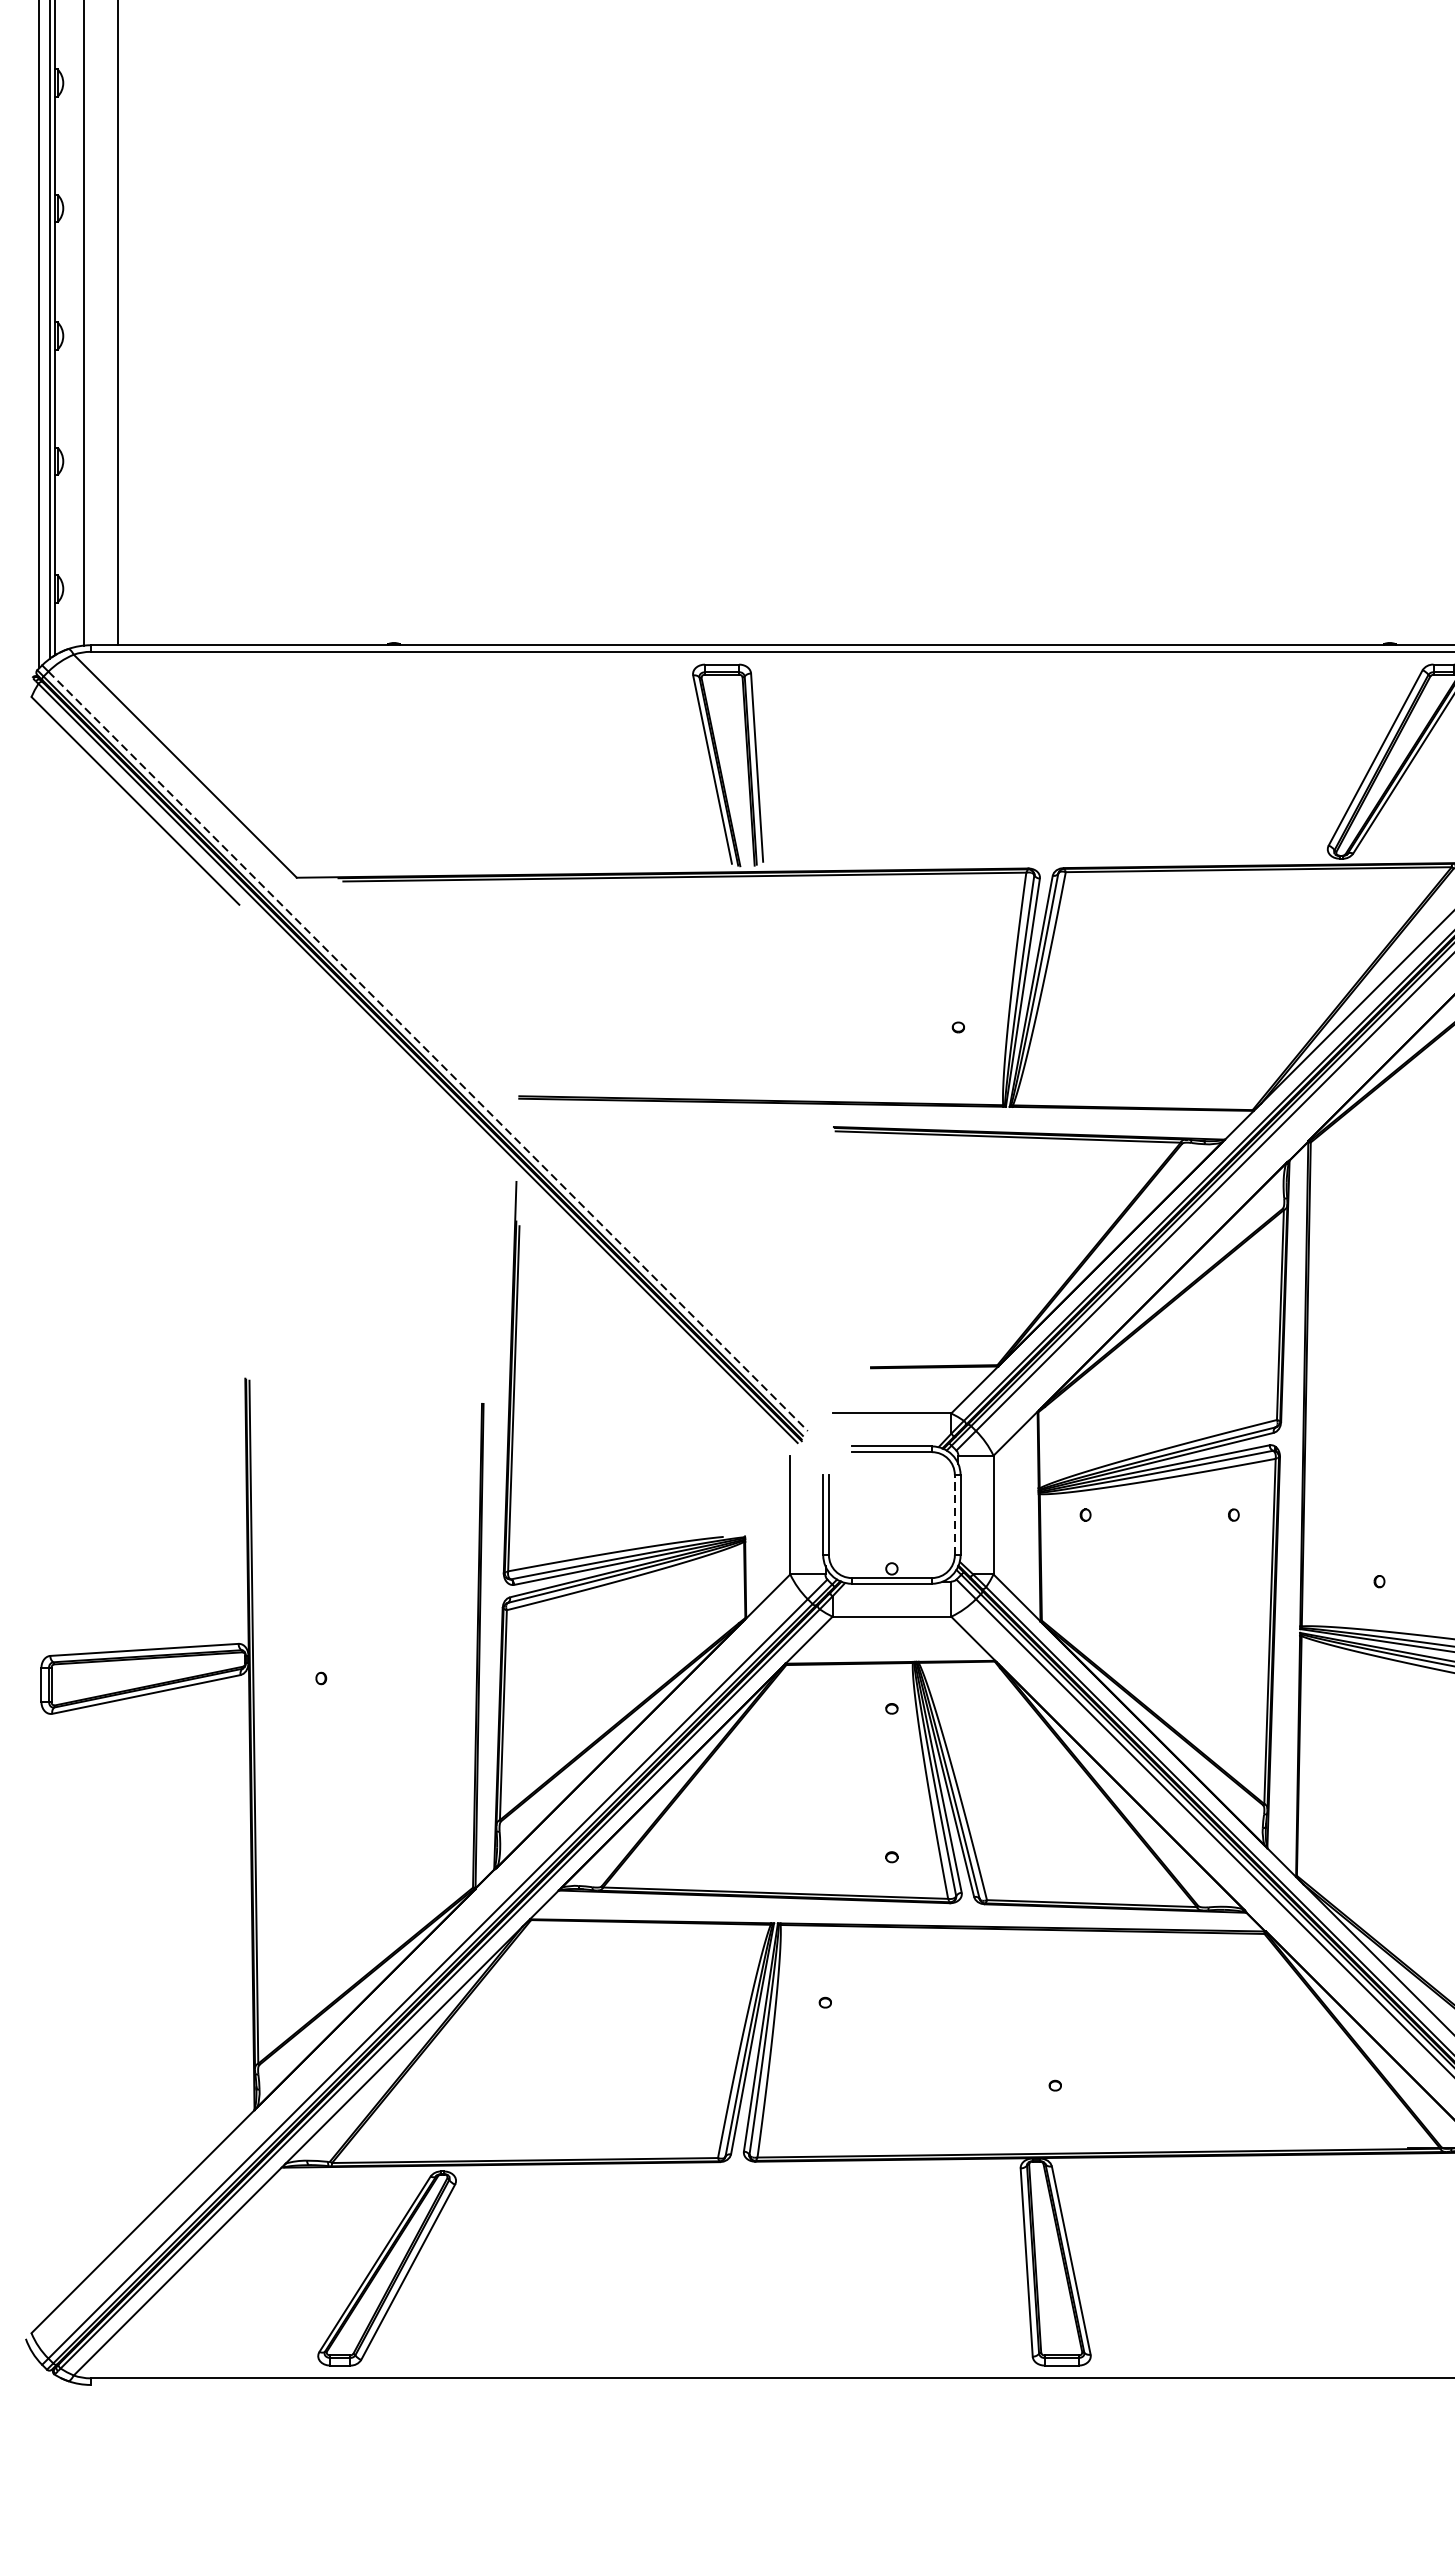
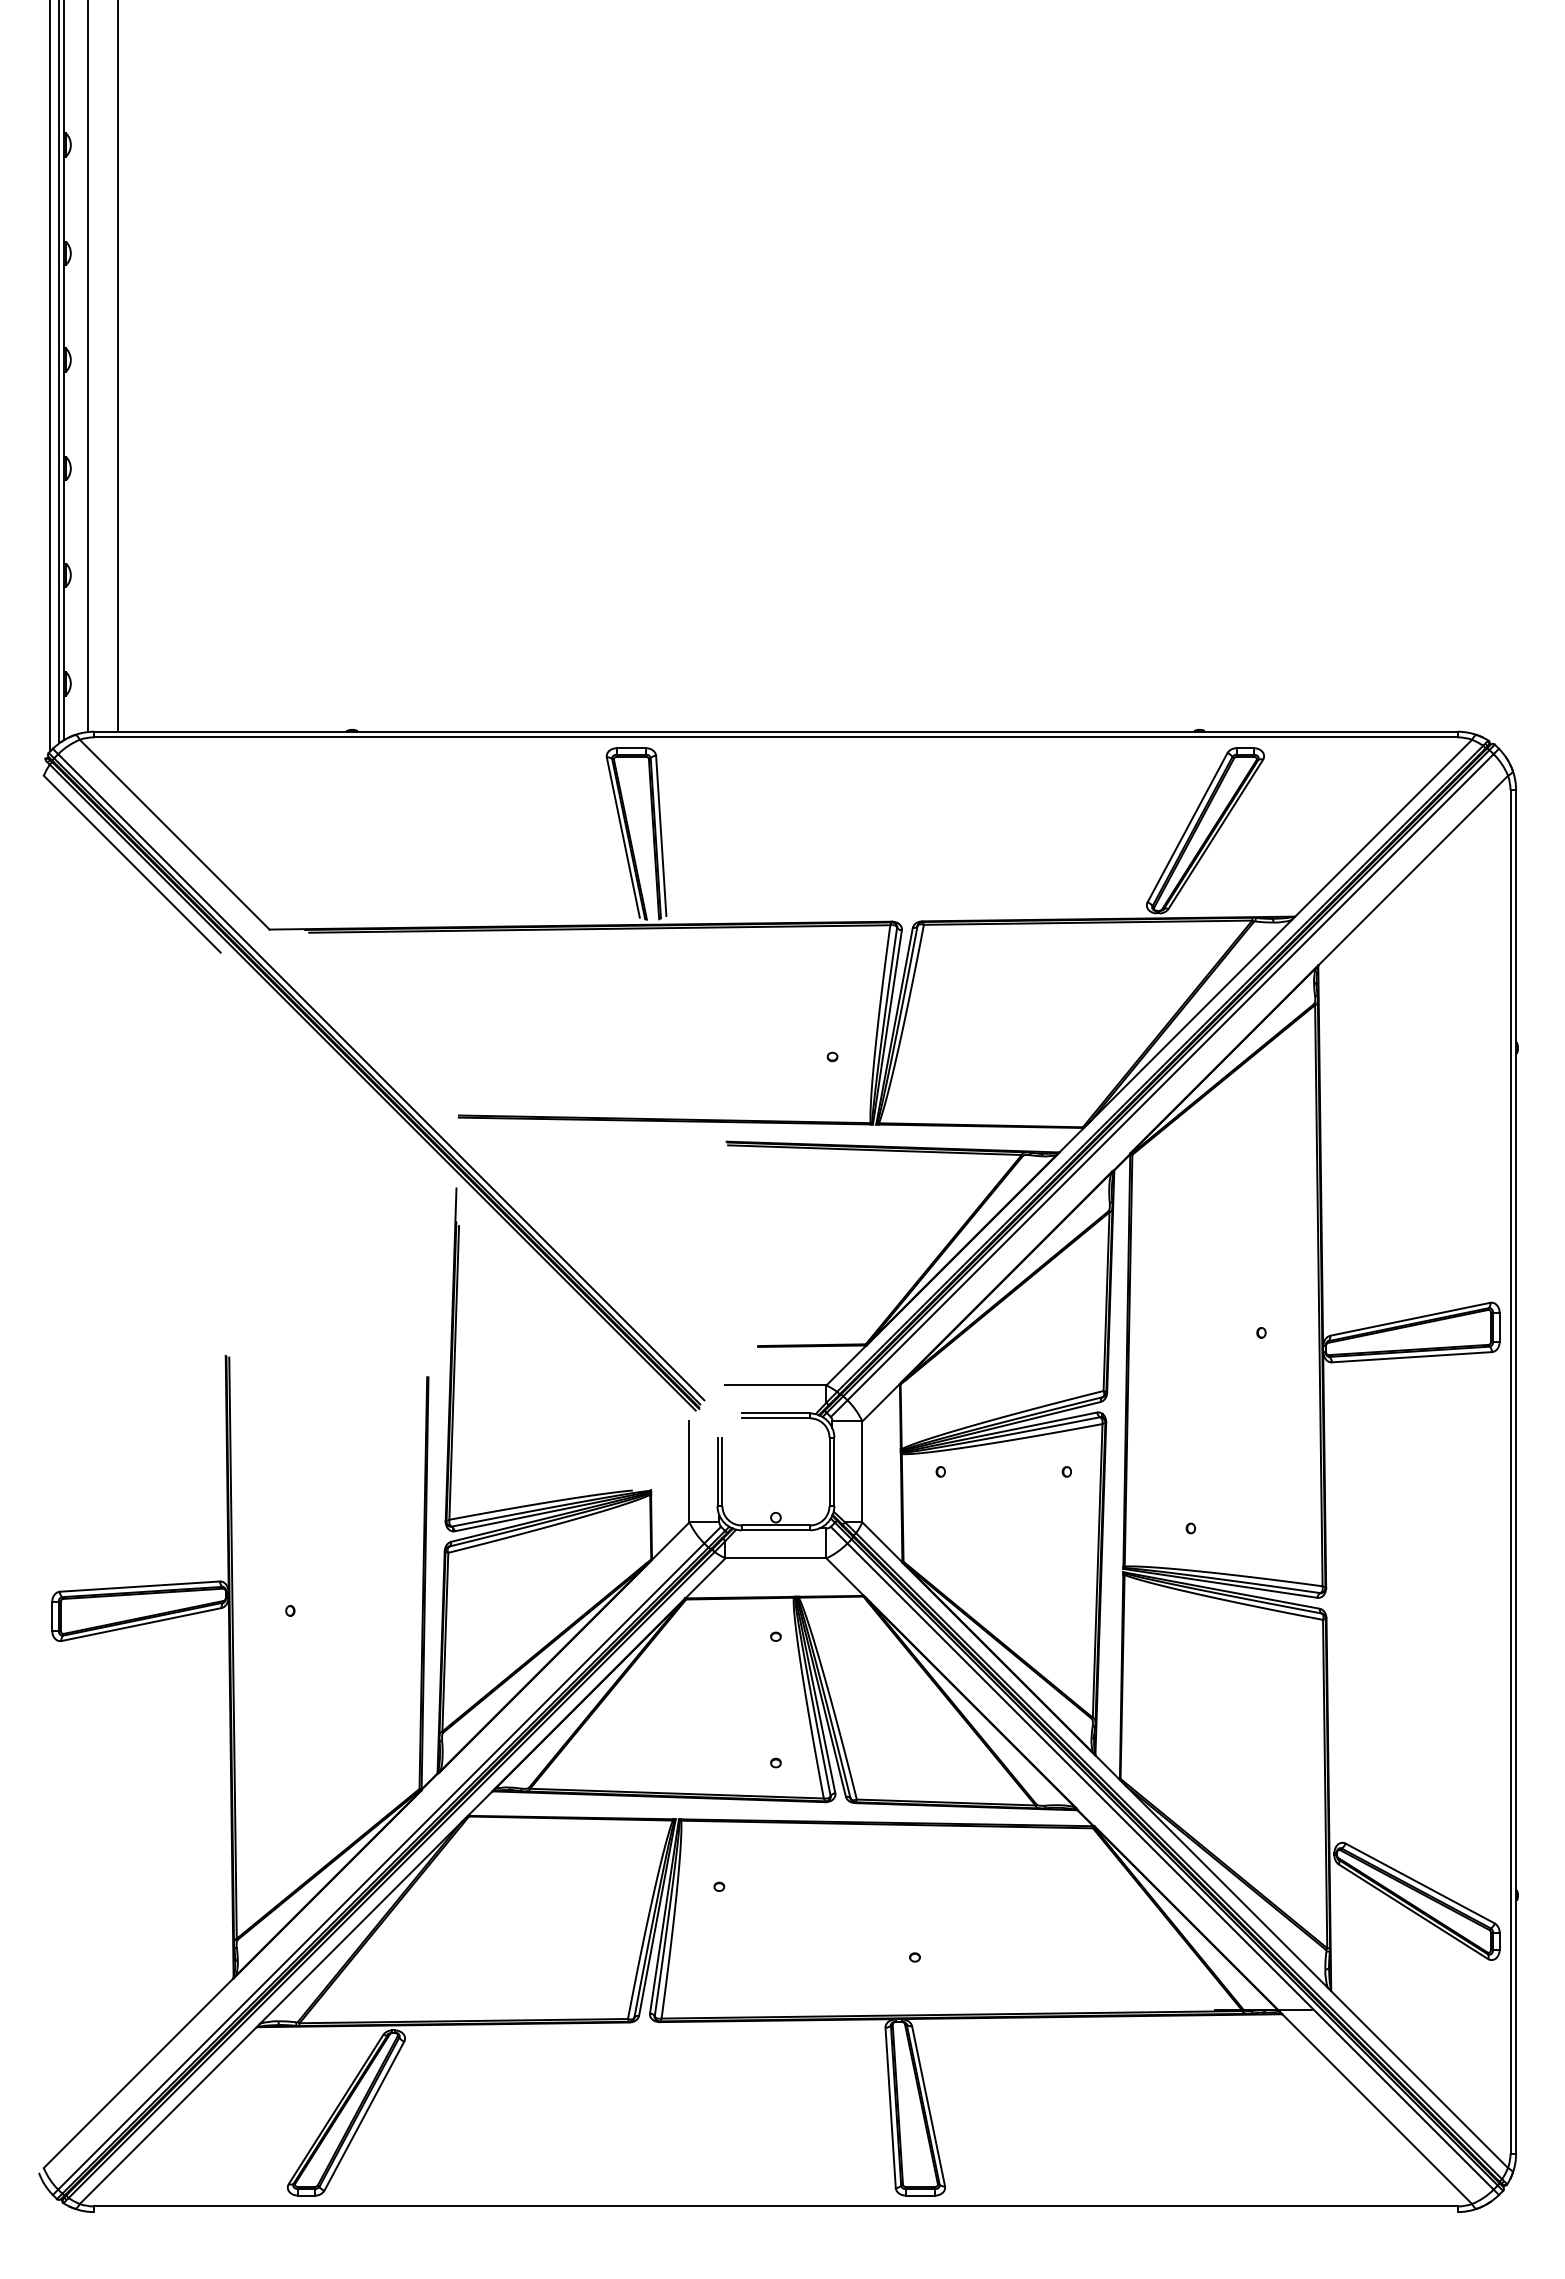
line: (428, 1051) -> (381, 1077), dashed -> solid
line: (954, 1514) -> (829, 1471), dashed -> solid

